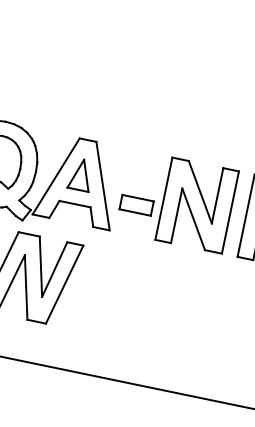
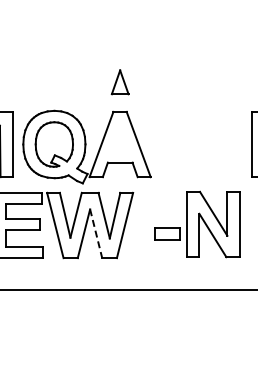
part: (80, 174) -> (119, 82), moved
part: (177, 201) -> (197, 224), moved
line: (26, 288) -> (96, 234), solid -> dashed

